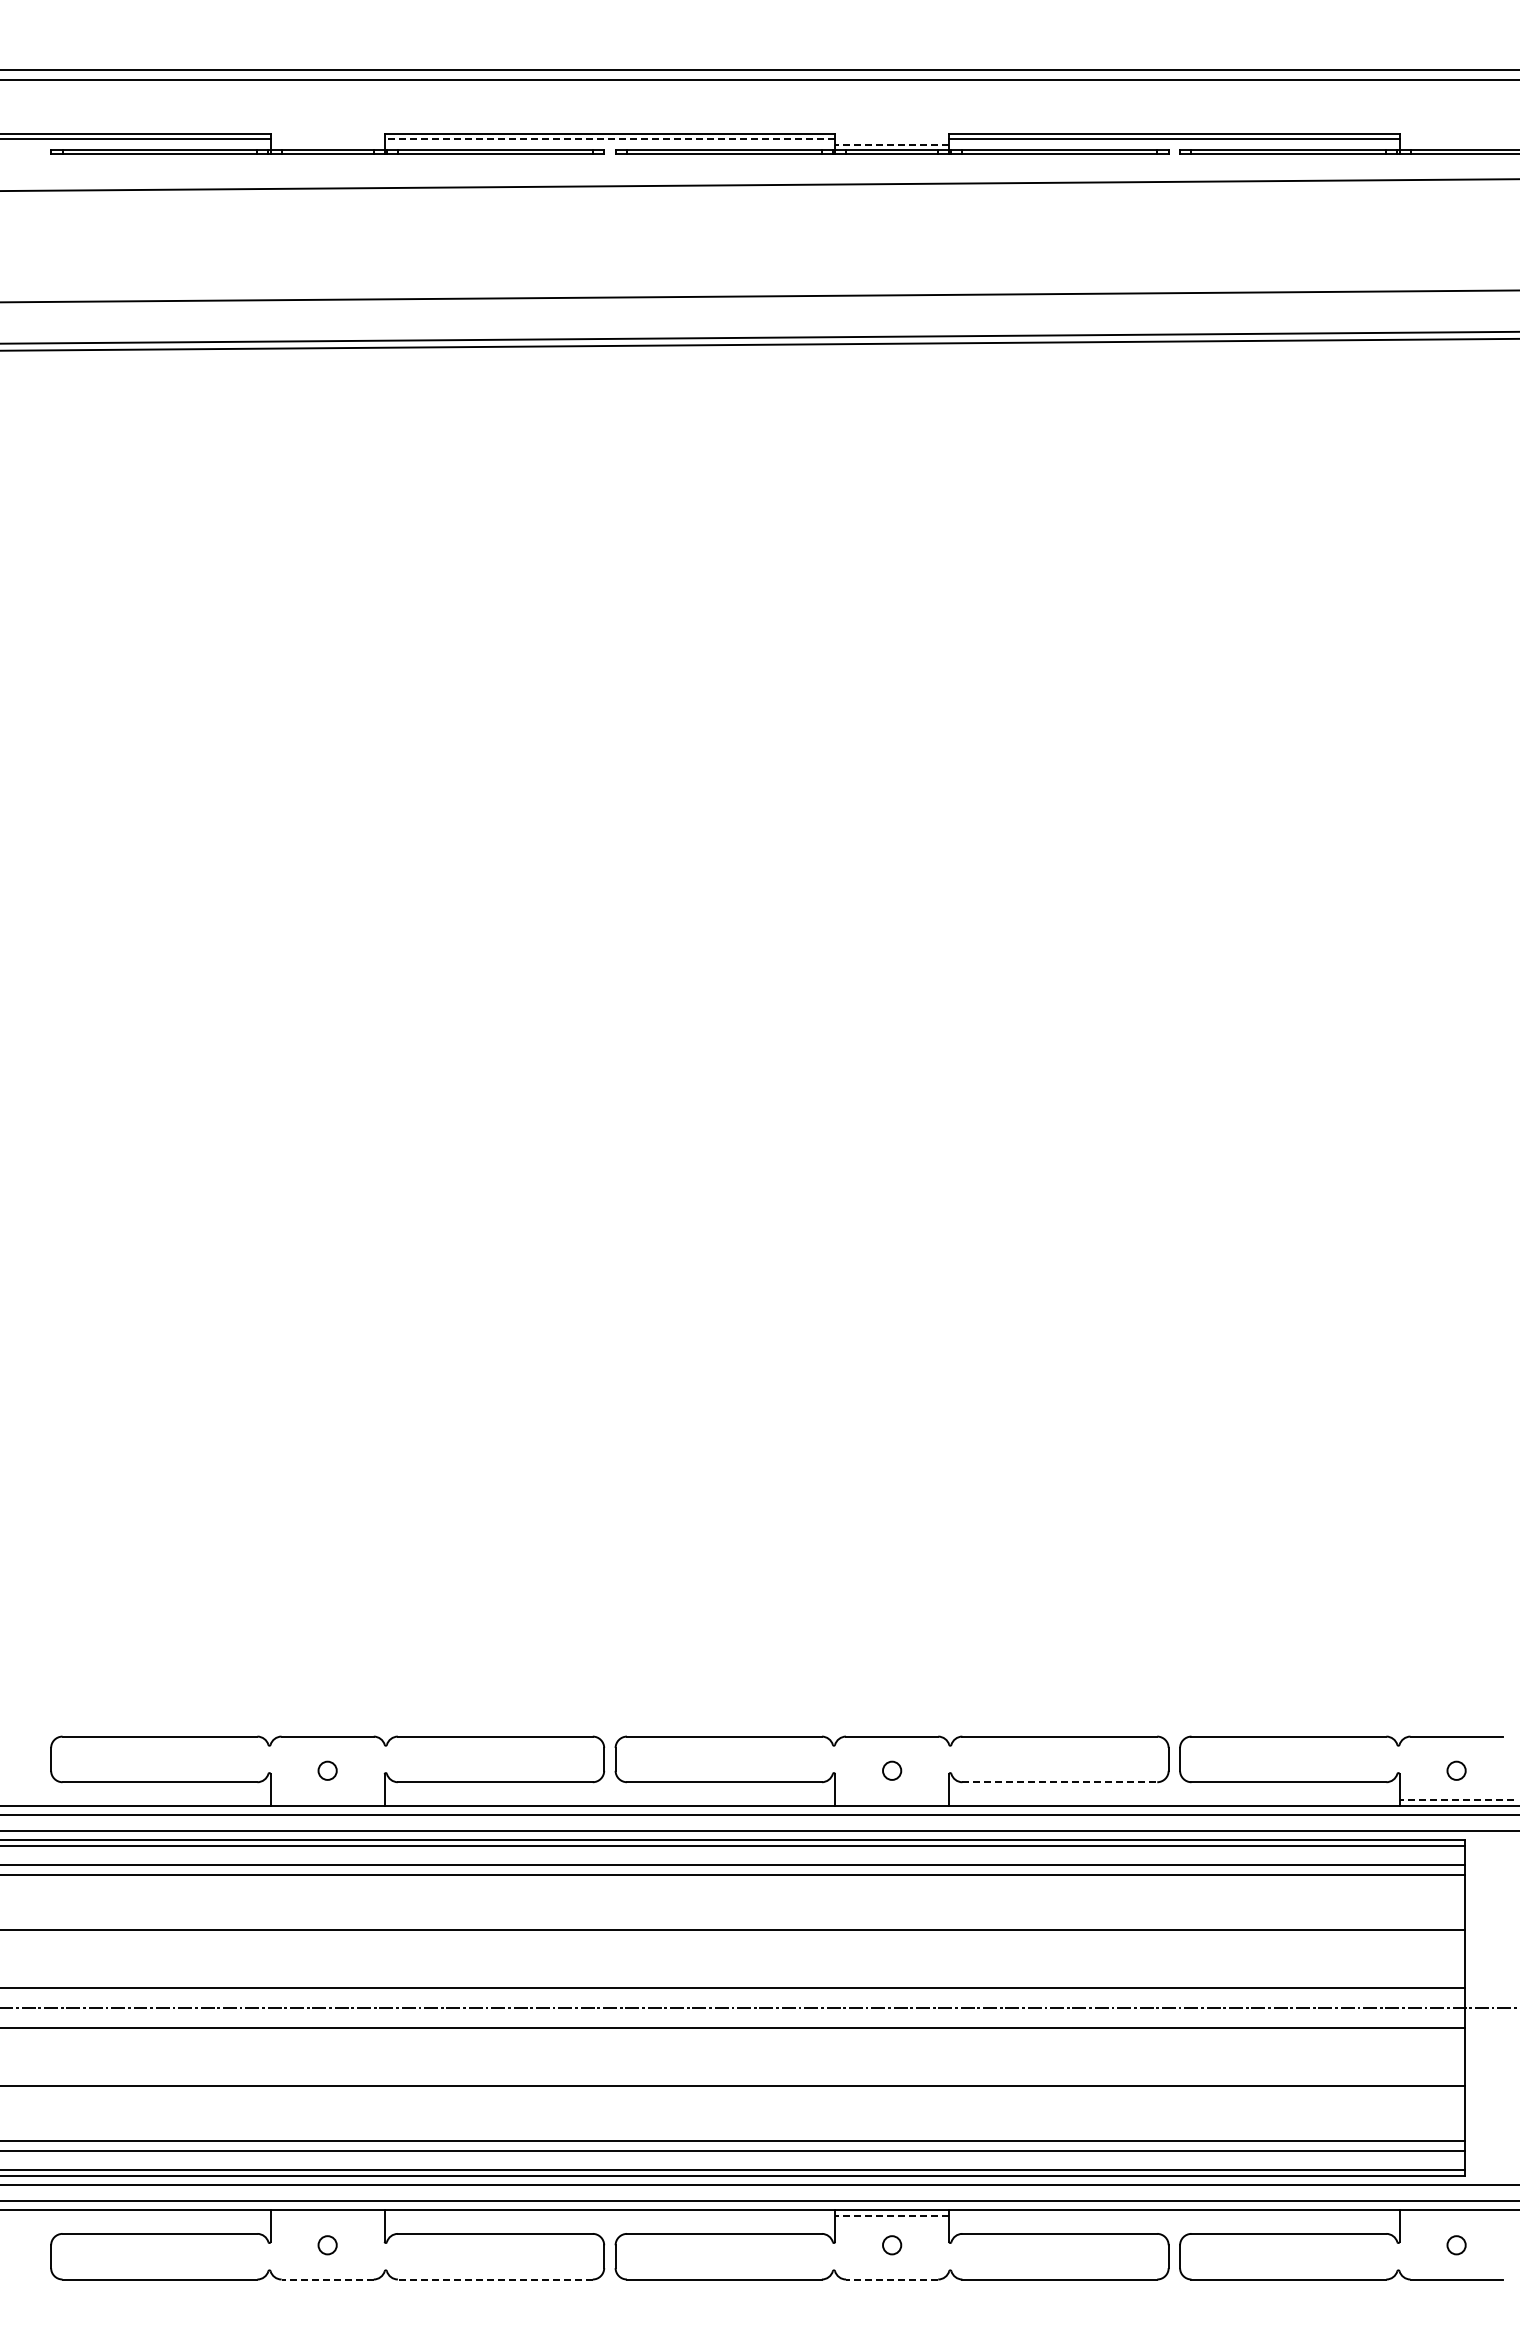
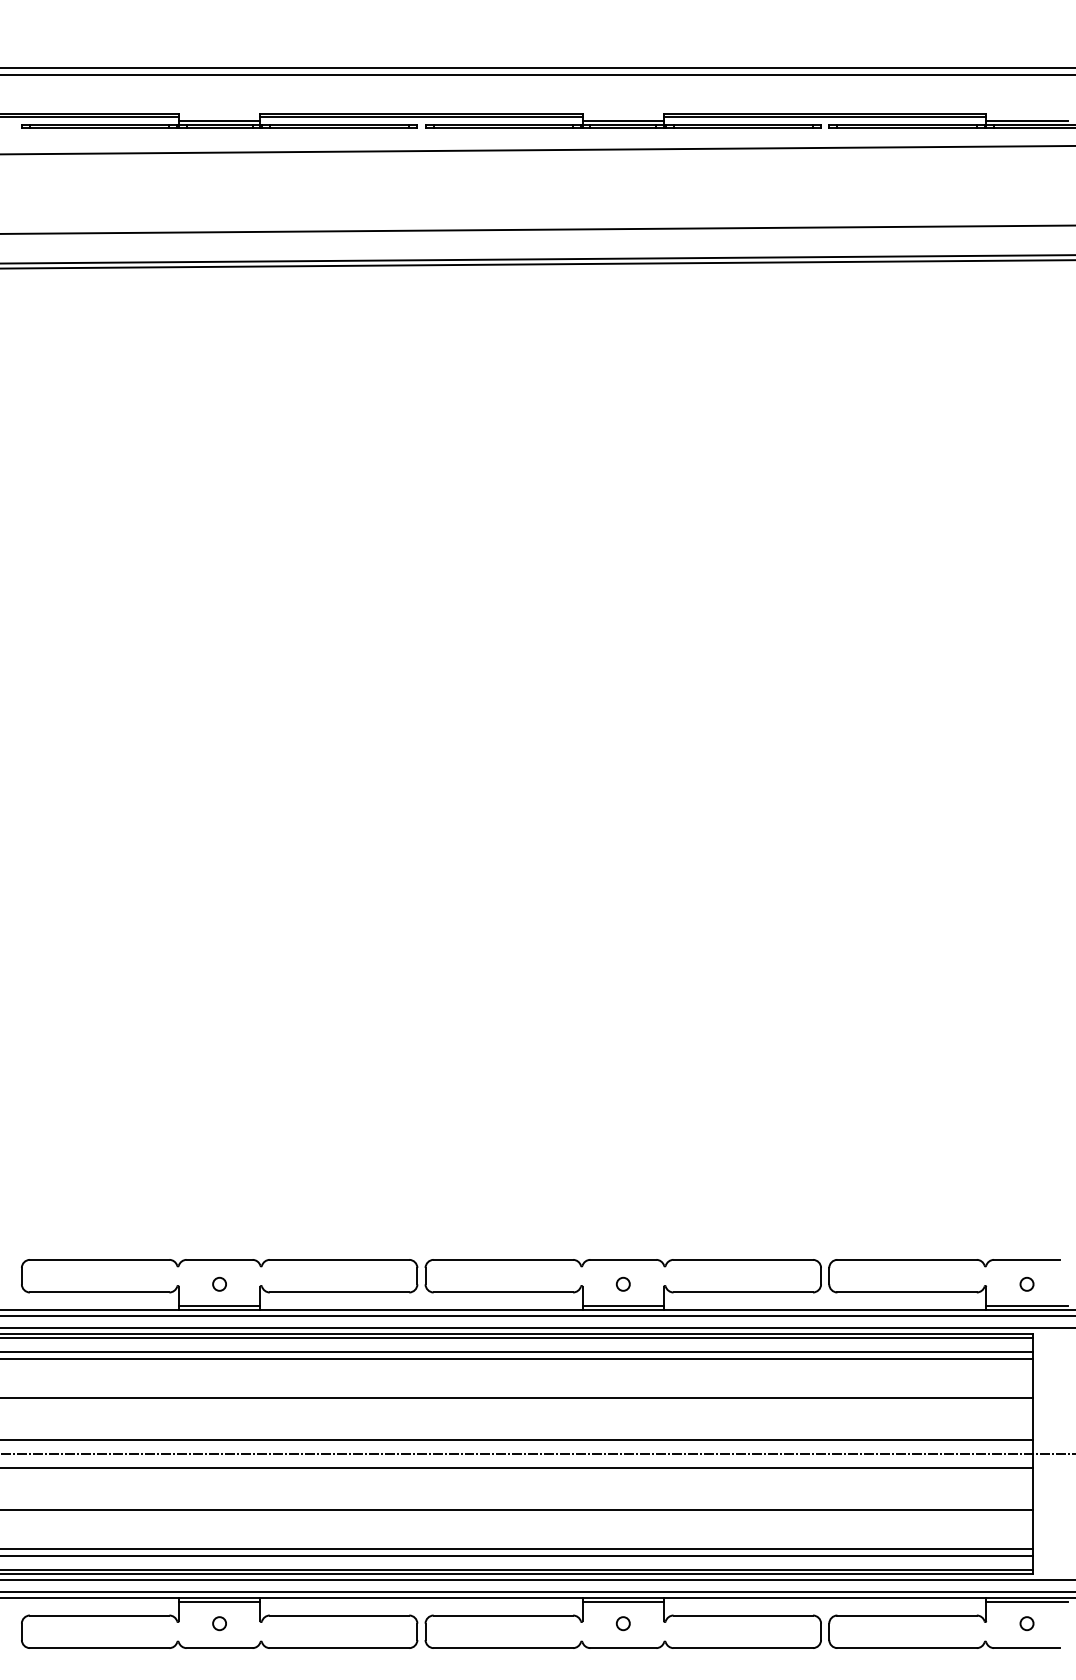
line: (609, 138) -> (421, 116), dashed -> solid
line: (327, 144) -> (219, 121), added
line: (891, 144) -> (622, 121), dashed -> solid
line: (1456, 144) -> (1026, 121), added
line: (1060, 1782) -> (743, 1292), dashed -> solid
line: (327, 1800) -> (219, 1305), added
line: (892, 1800) -> (623, 1305), added
line: (1456, 1800) -> (1026, 1305), dashed -> solid
line: (327, 2215) -> (219, 1602), added
line: (891, 2215) -> (622, 1602), dashed -> solid
line: (1456, 2215) -> (1026, 1602), added
line: (327, 2279) -> (219, 1648), dashed -> solid
line: (494, 2279) -> (338, 1648), dashed -> solid
line: (891, 2279) -> (622, 1648), dashed -> solid

